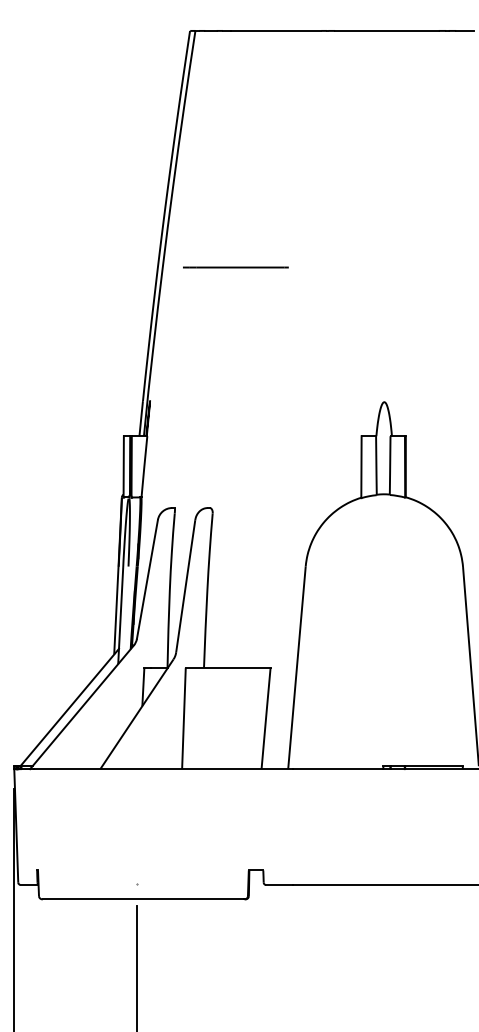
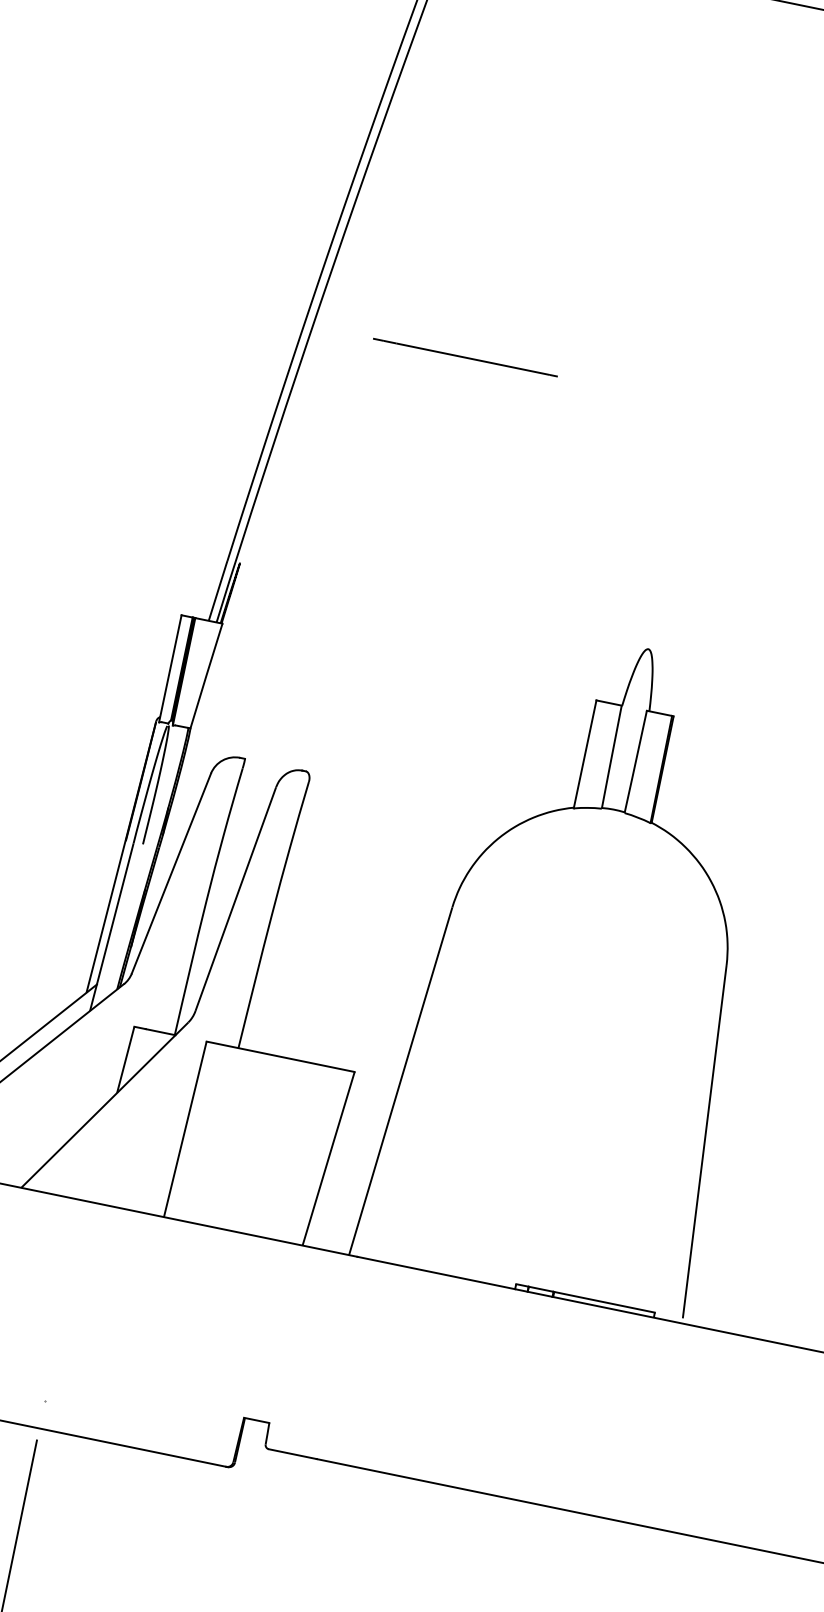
line: (235, 267) -> (464, 357), moved

